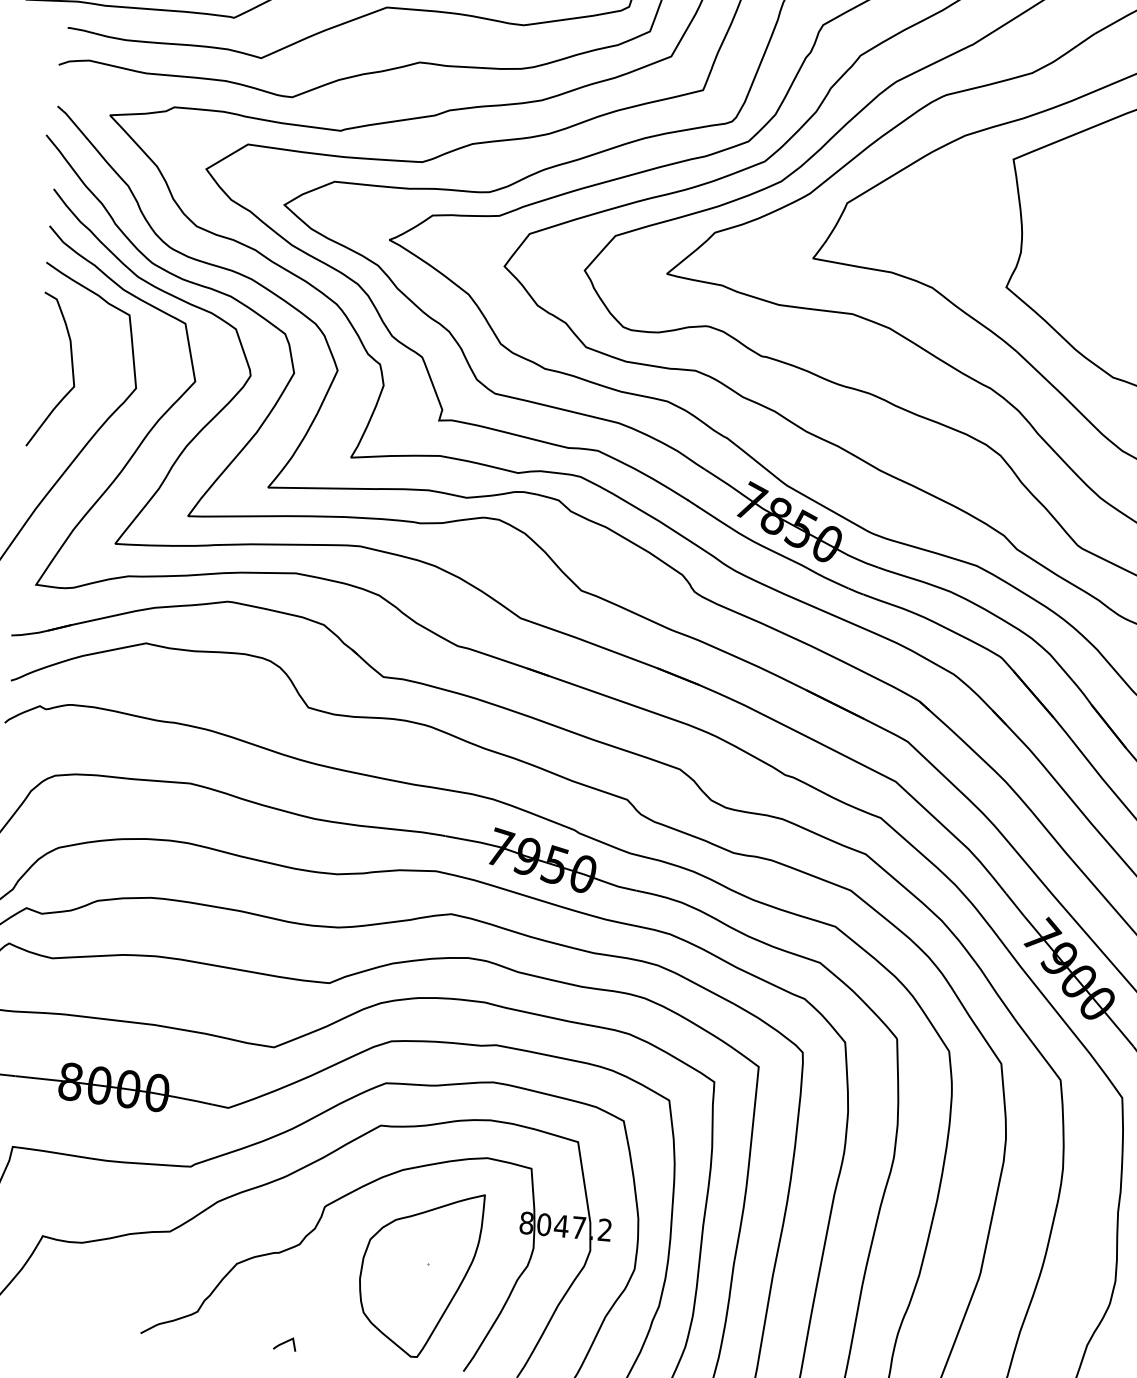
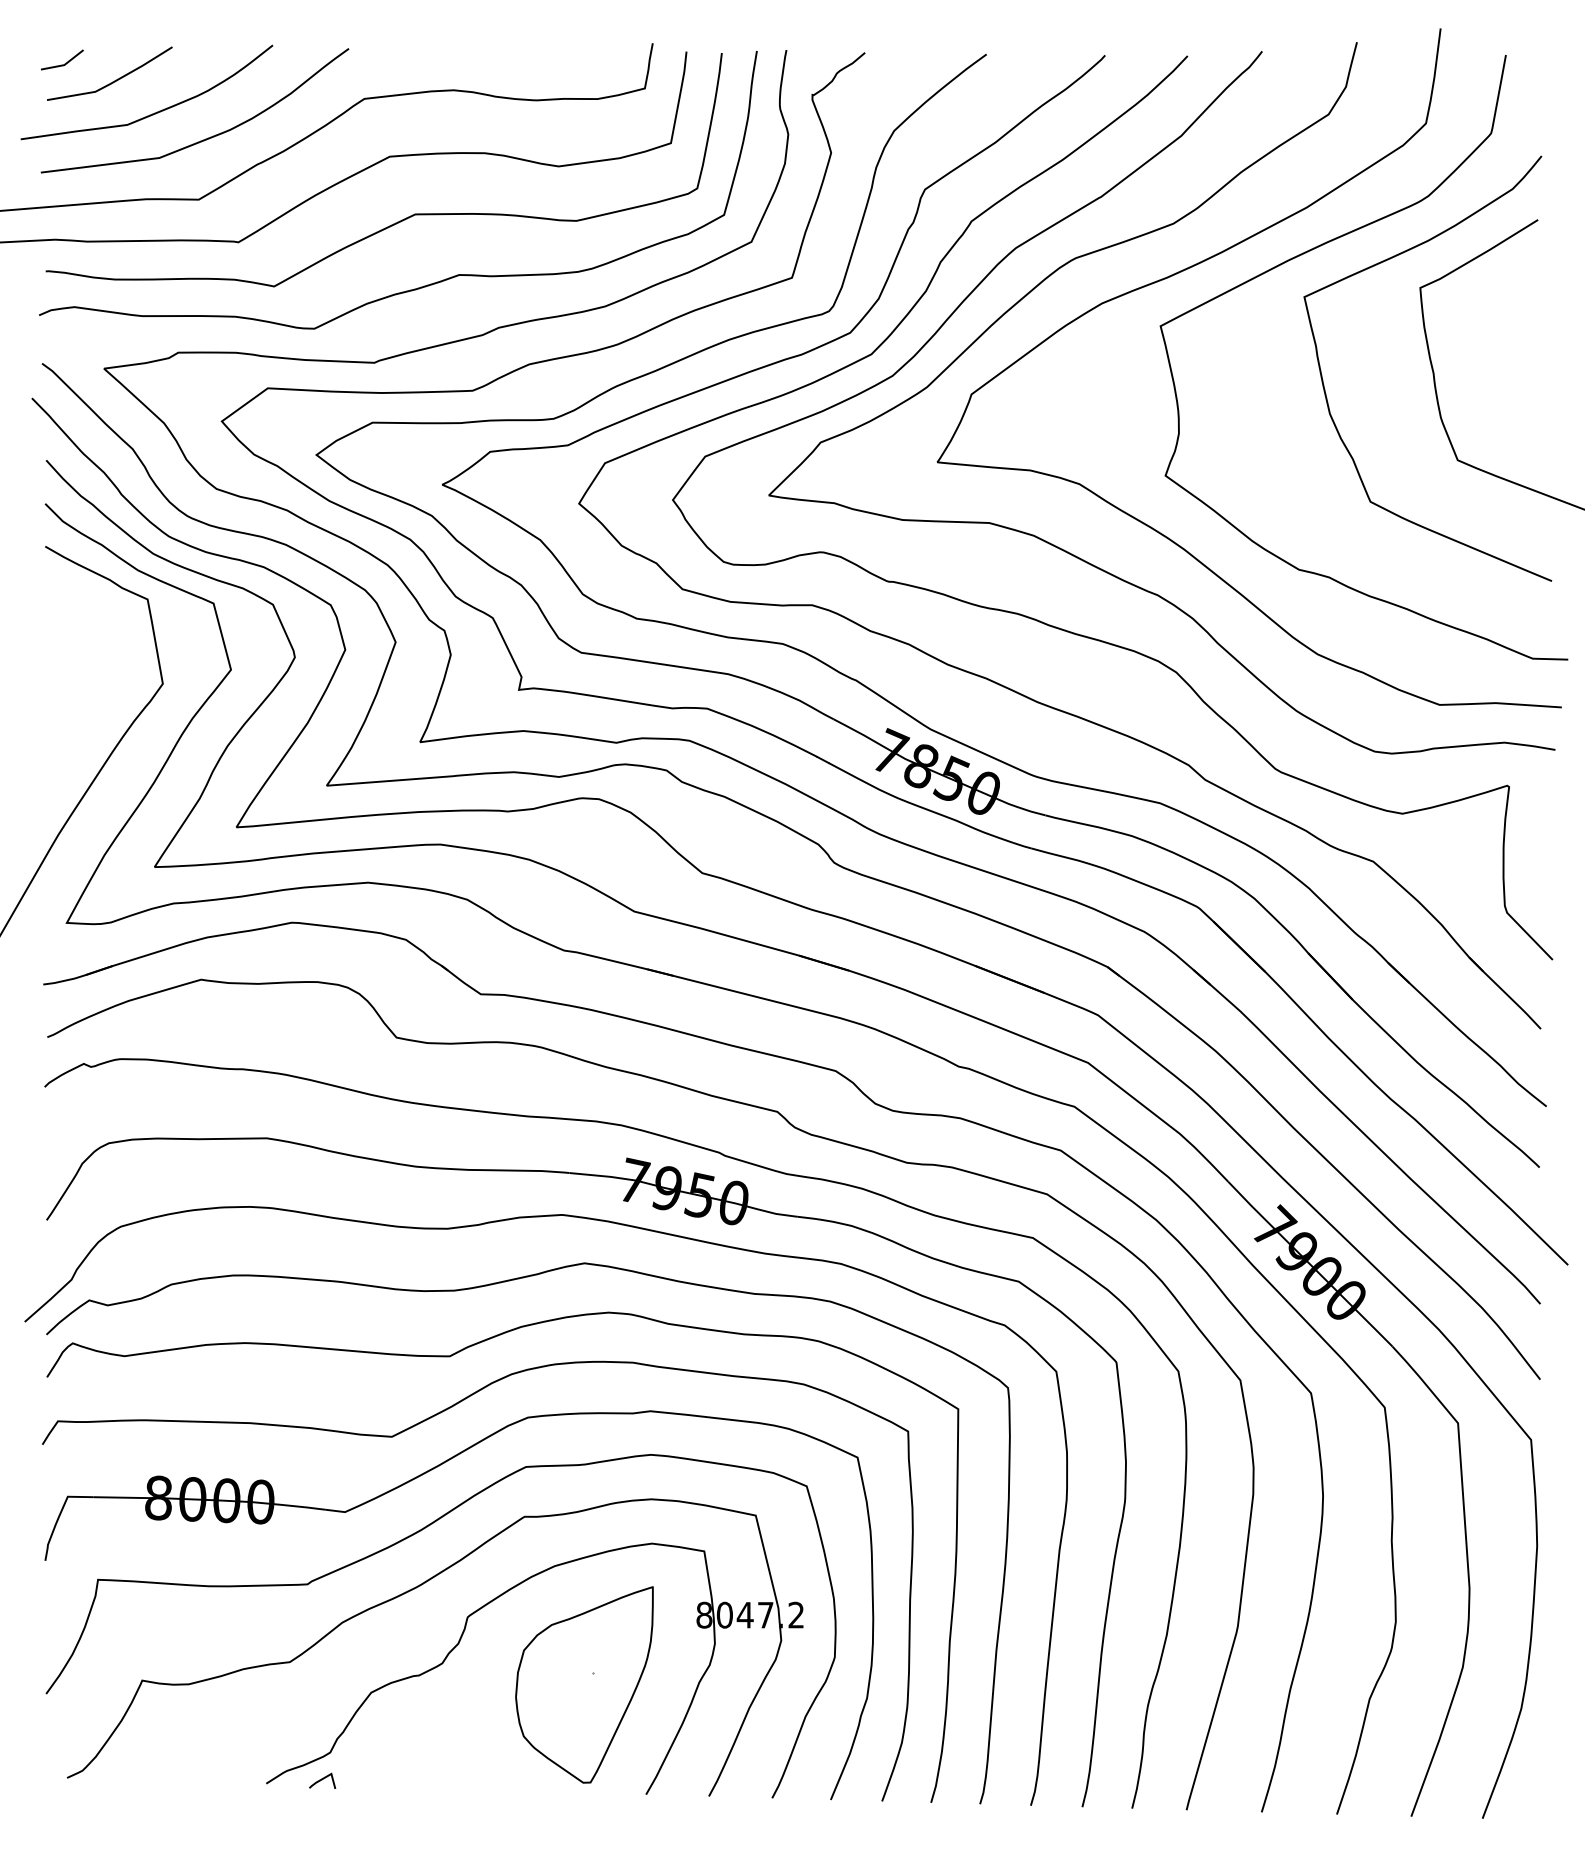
curve: (71, 366) -> (85, 665), removed
curve: (285, 1343) -> (322, 1780), moved

